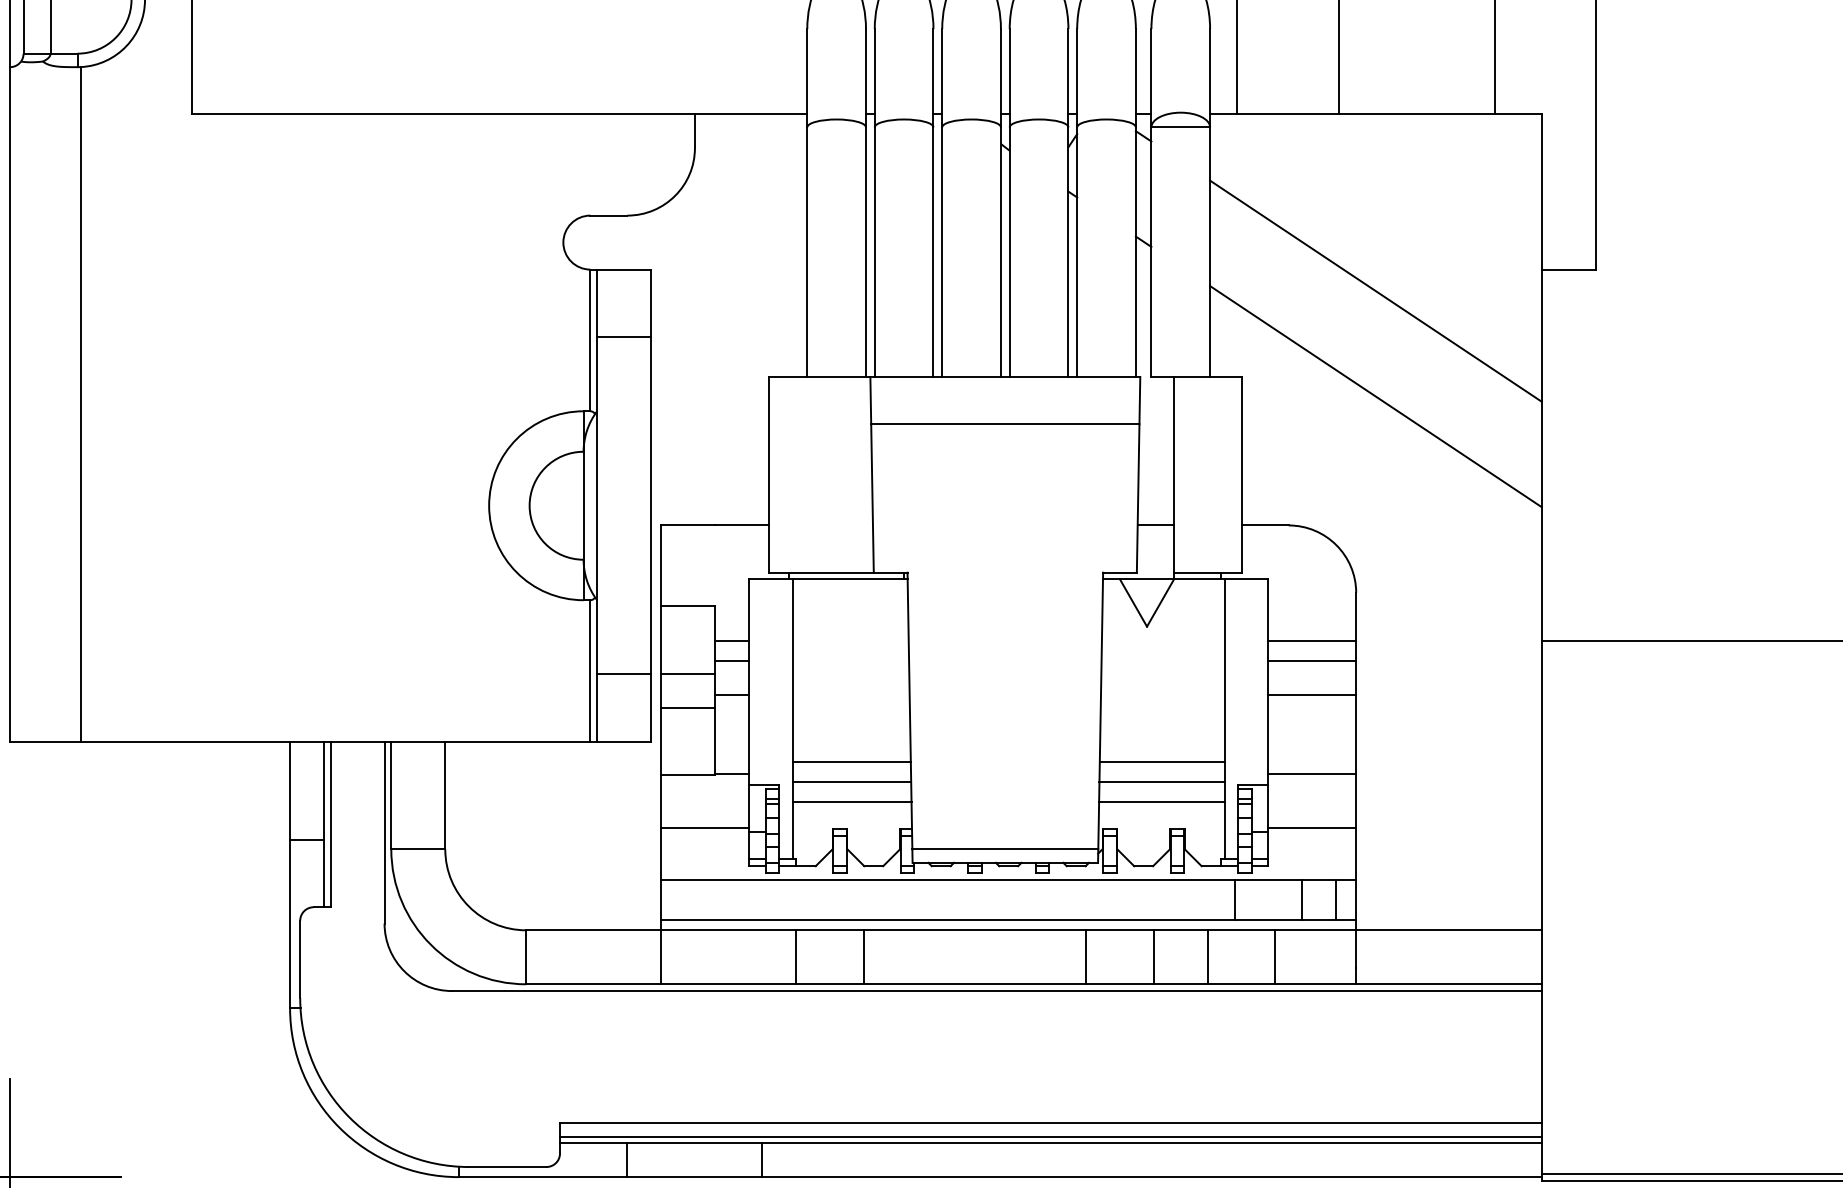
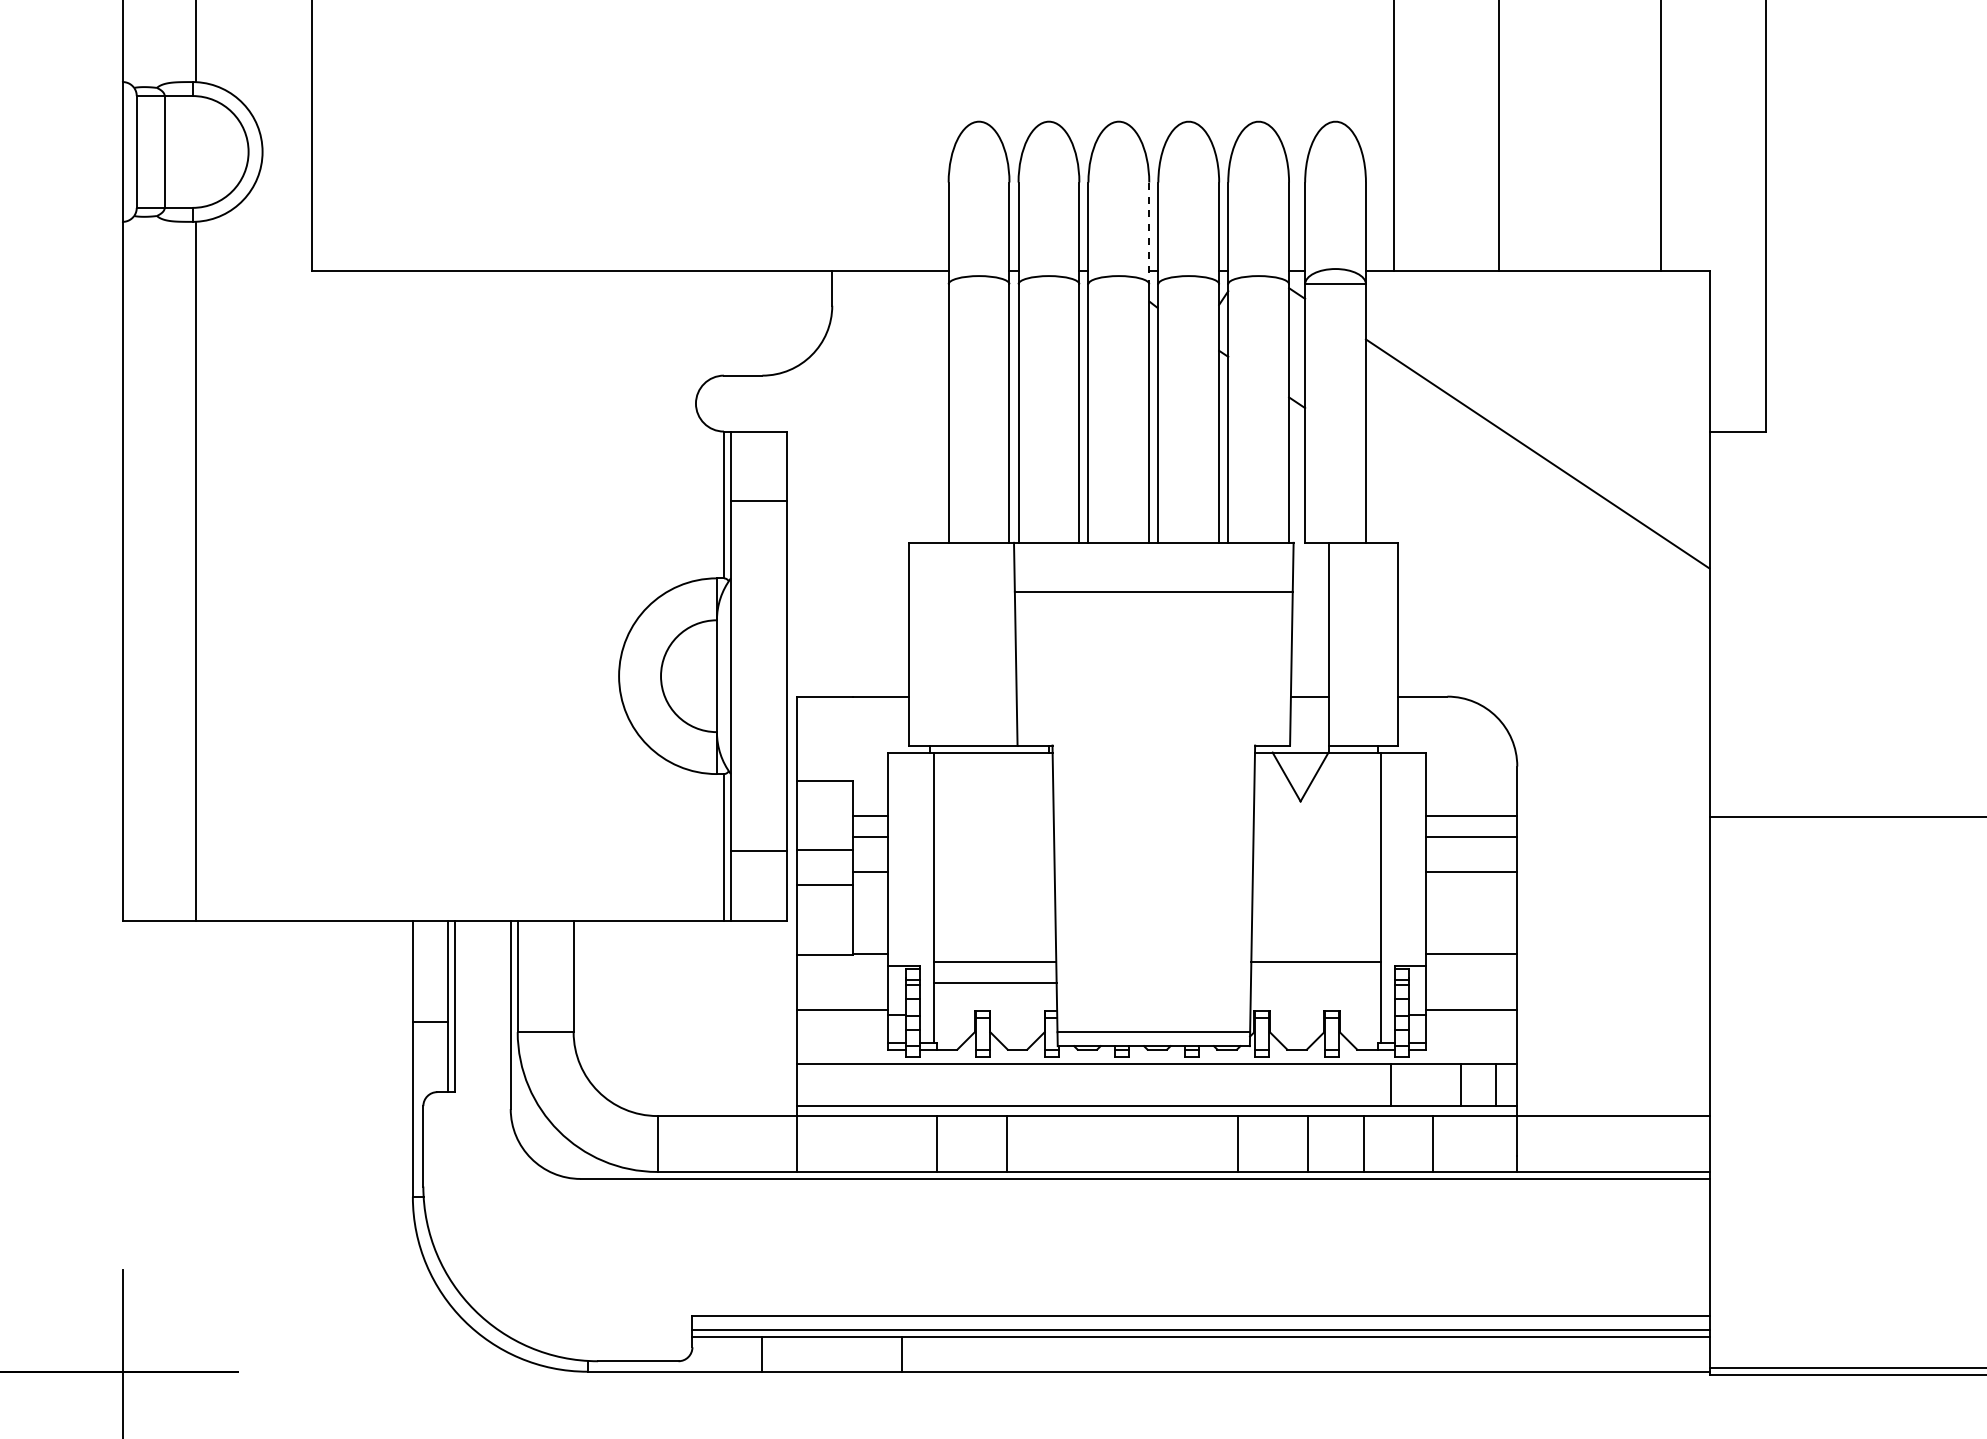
line: (1001, 78) -> (1149, 233), solid -> dashed
line: (1375, 395) -> (1537, 562), removed
line: (851, 761) -> (994, 941), removed
line: (1161, 761) -> (1315, 941), removed
line: (1161, 802) -> (1315, 983), removed

